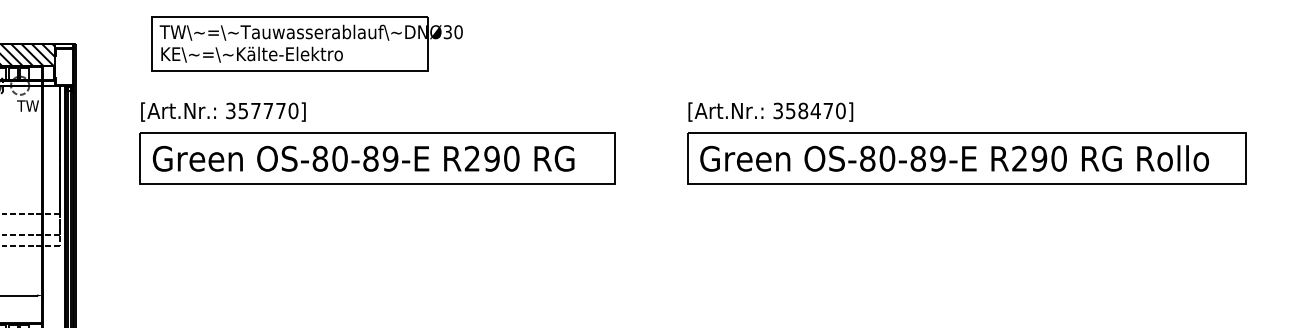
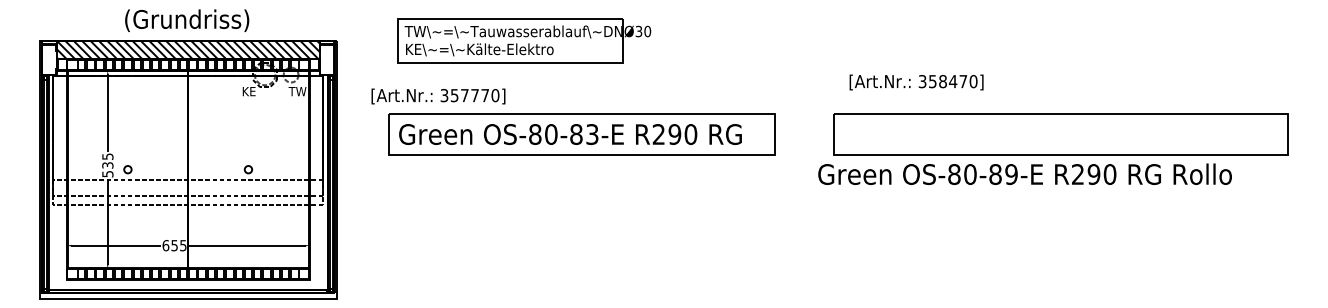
text: (223, 112) -> (438, 96), moved
text: (770, 112) -> (916, 82), moved
text: (953, 157) -> (1024, 173), moved
text: (390, 158) -> (592, 134), OS-80-89-E -> OS-80-83-E

